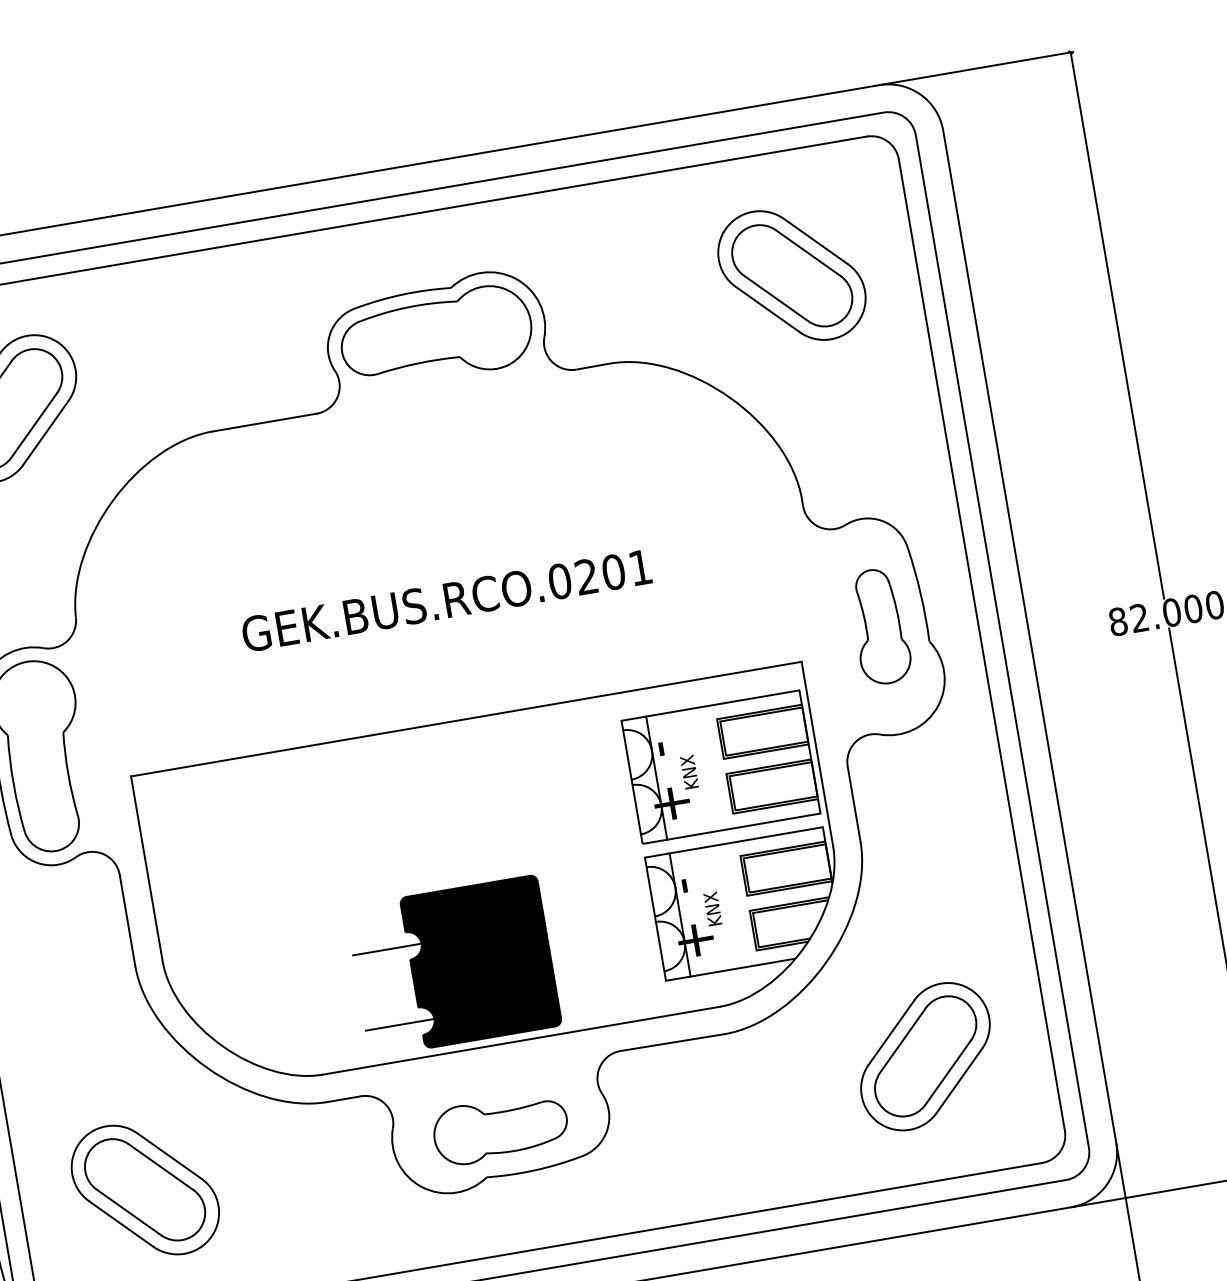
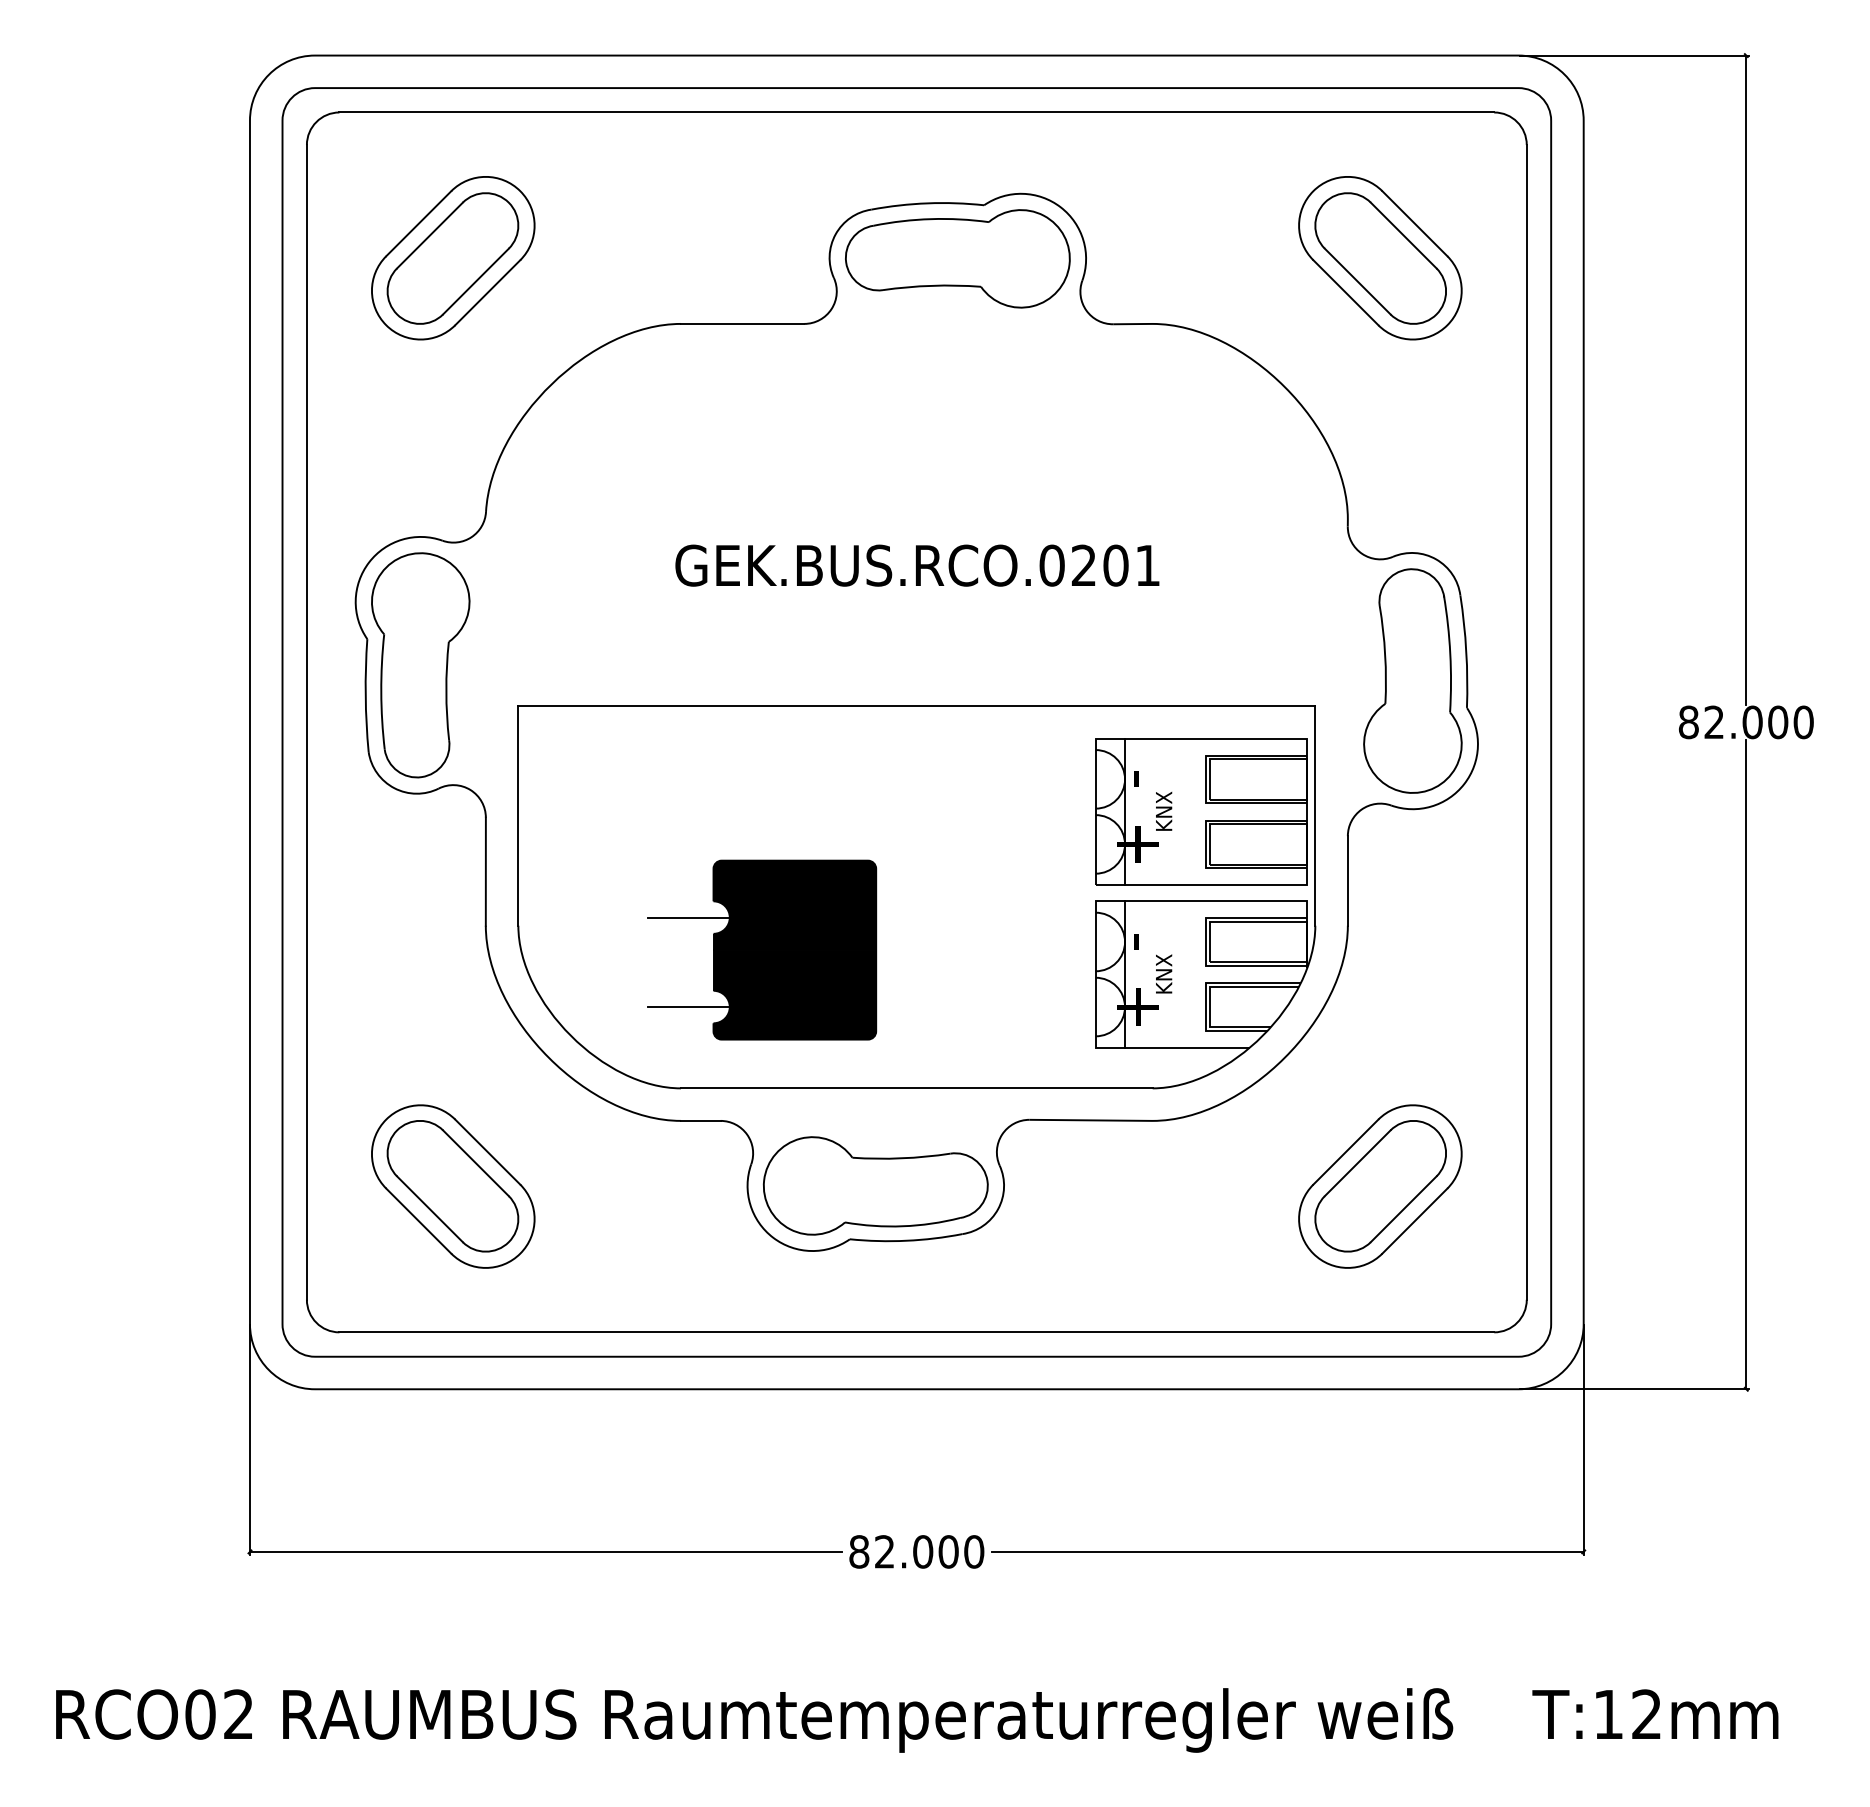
part: (879, 626) -> (1412, 680), size x1.67
part: (453, 965) -> (762, 949), moved
part: (500, 1128) -> (875, 1185), size x1.43

